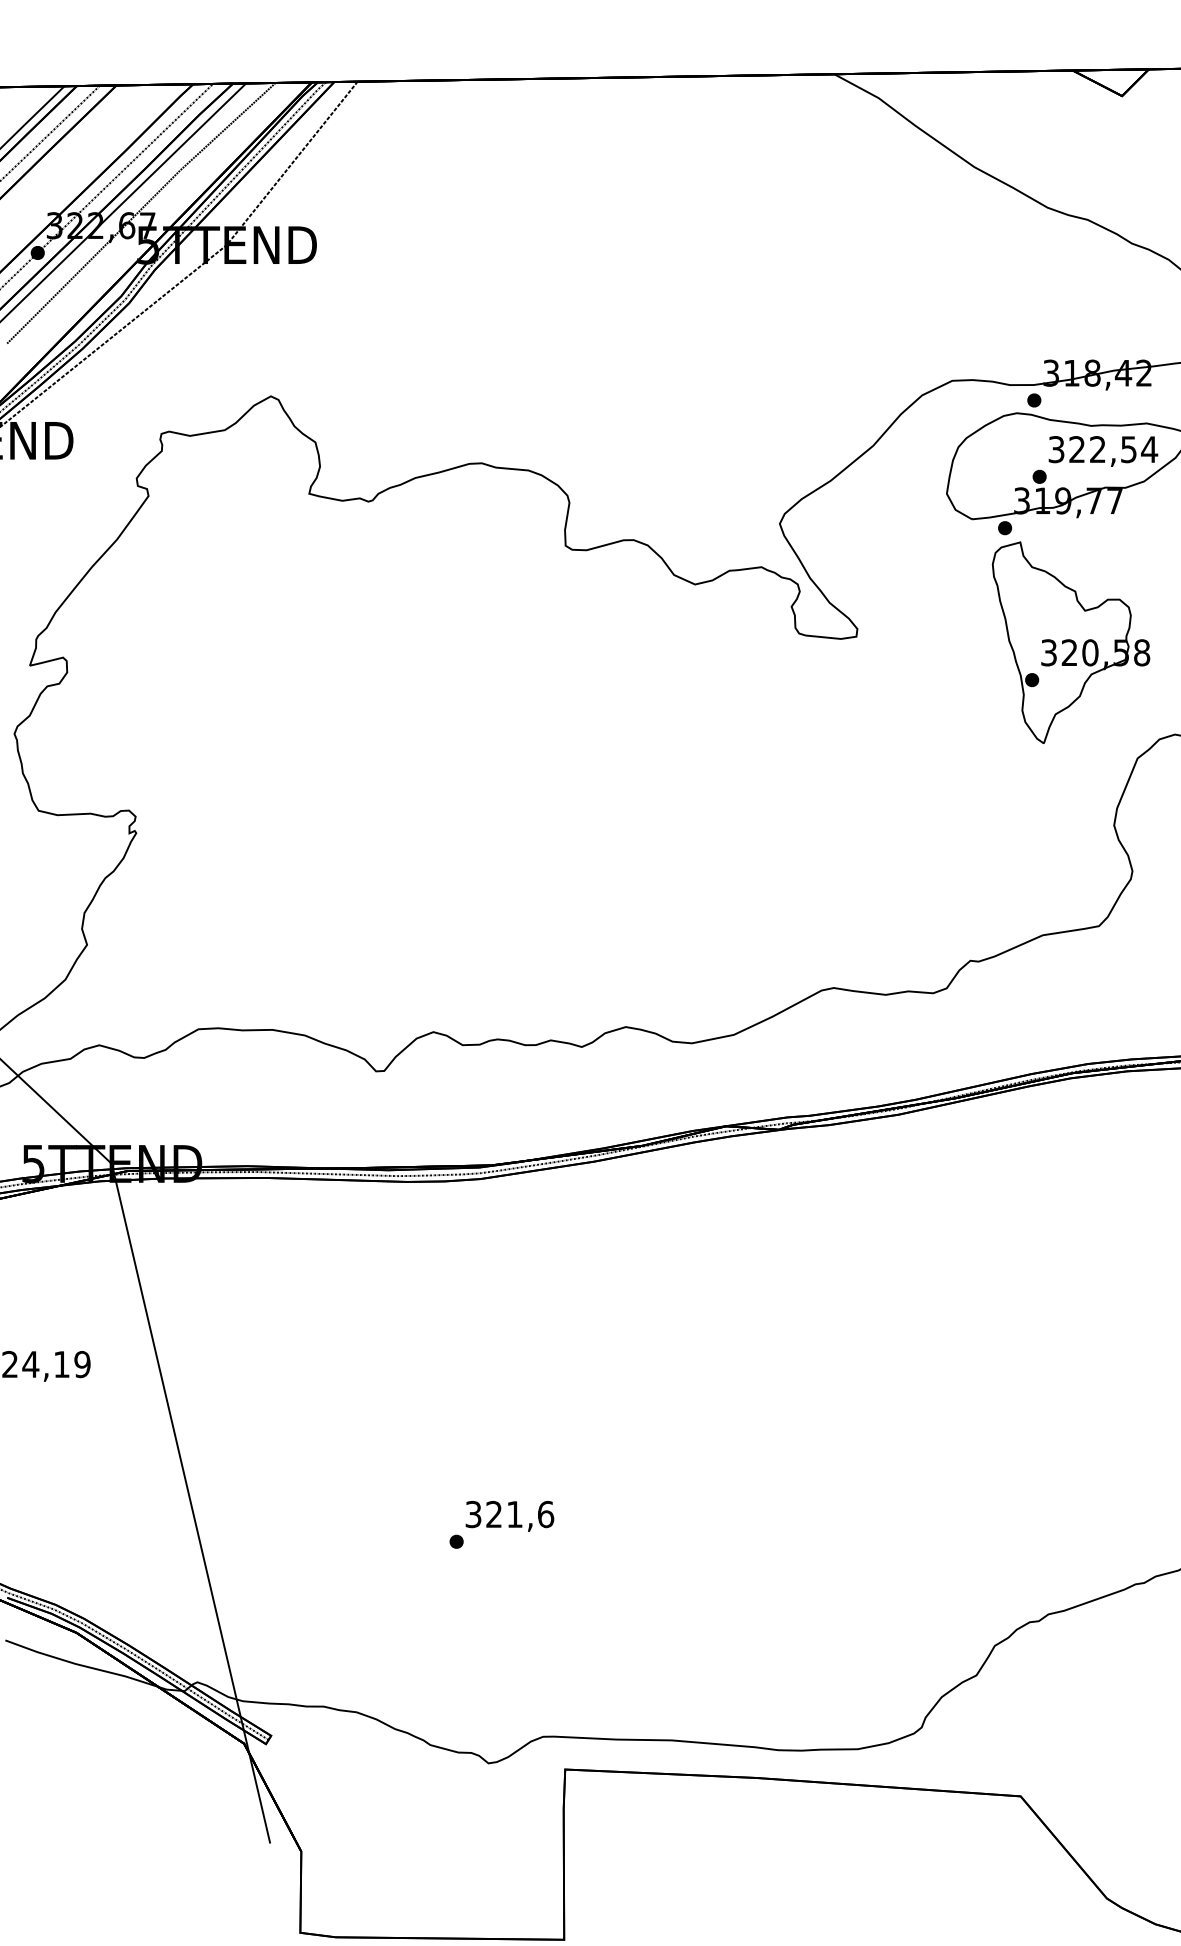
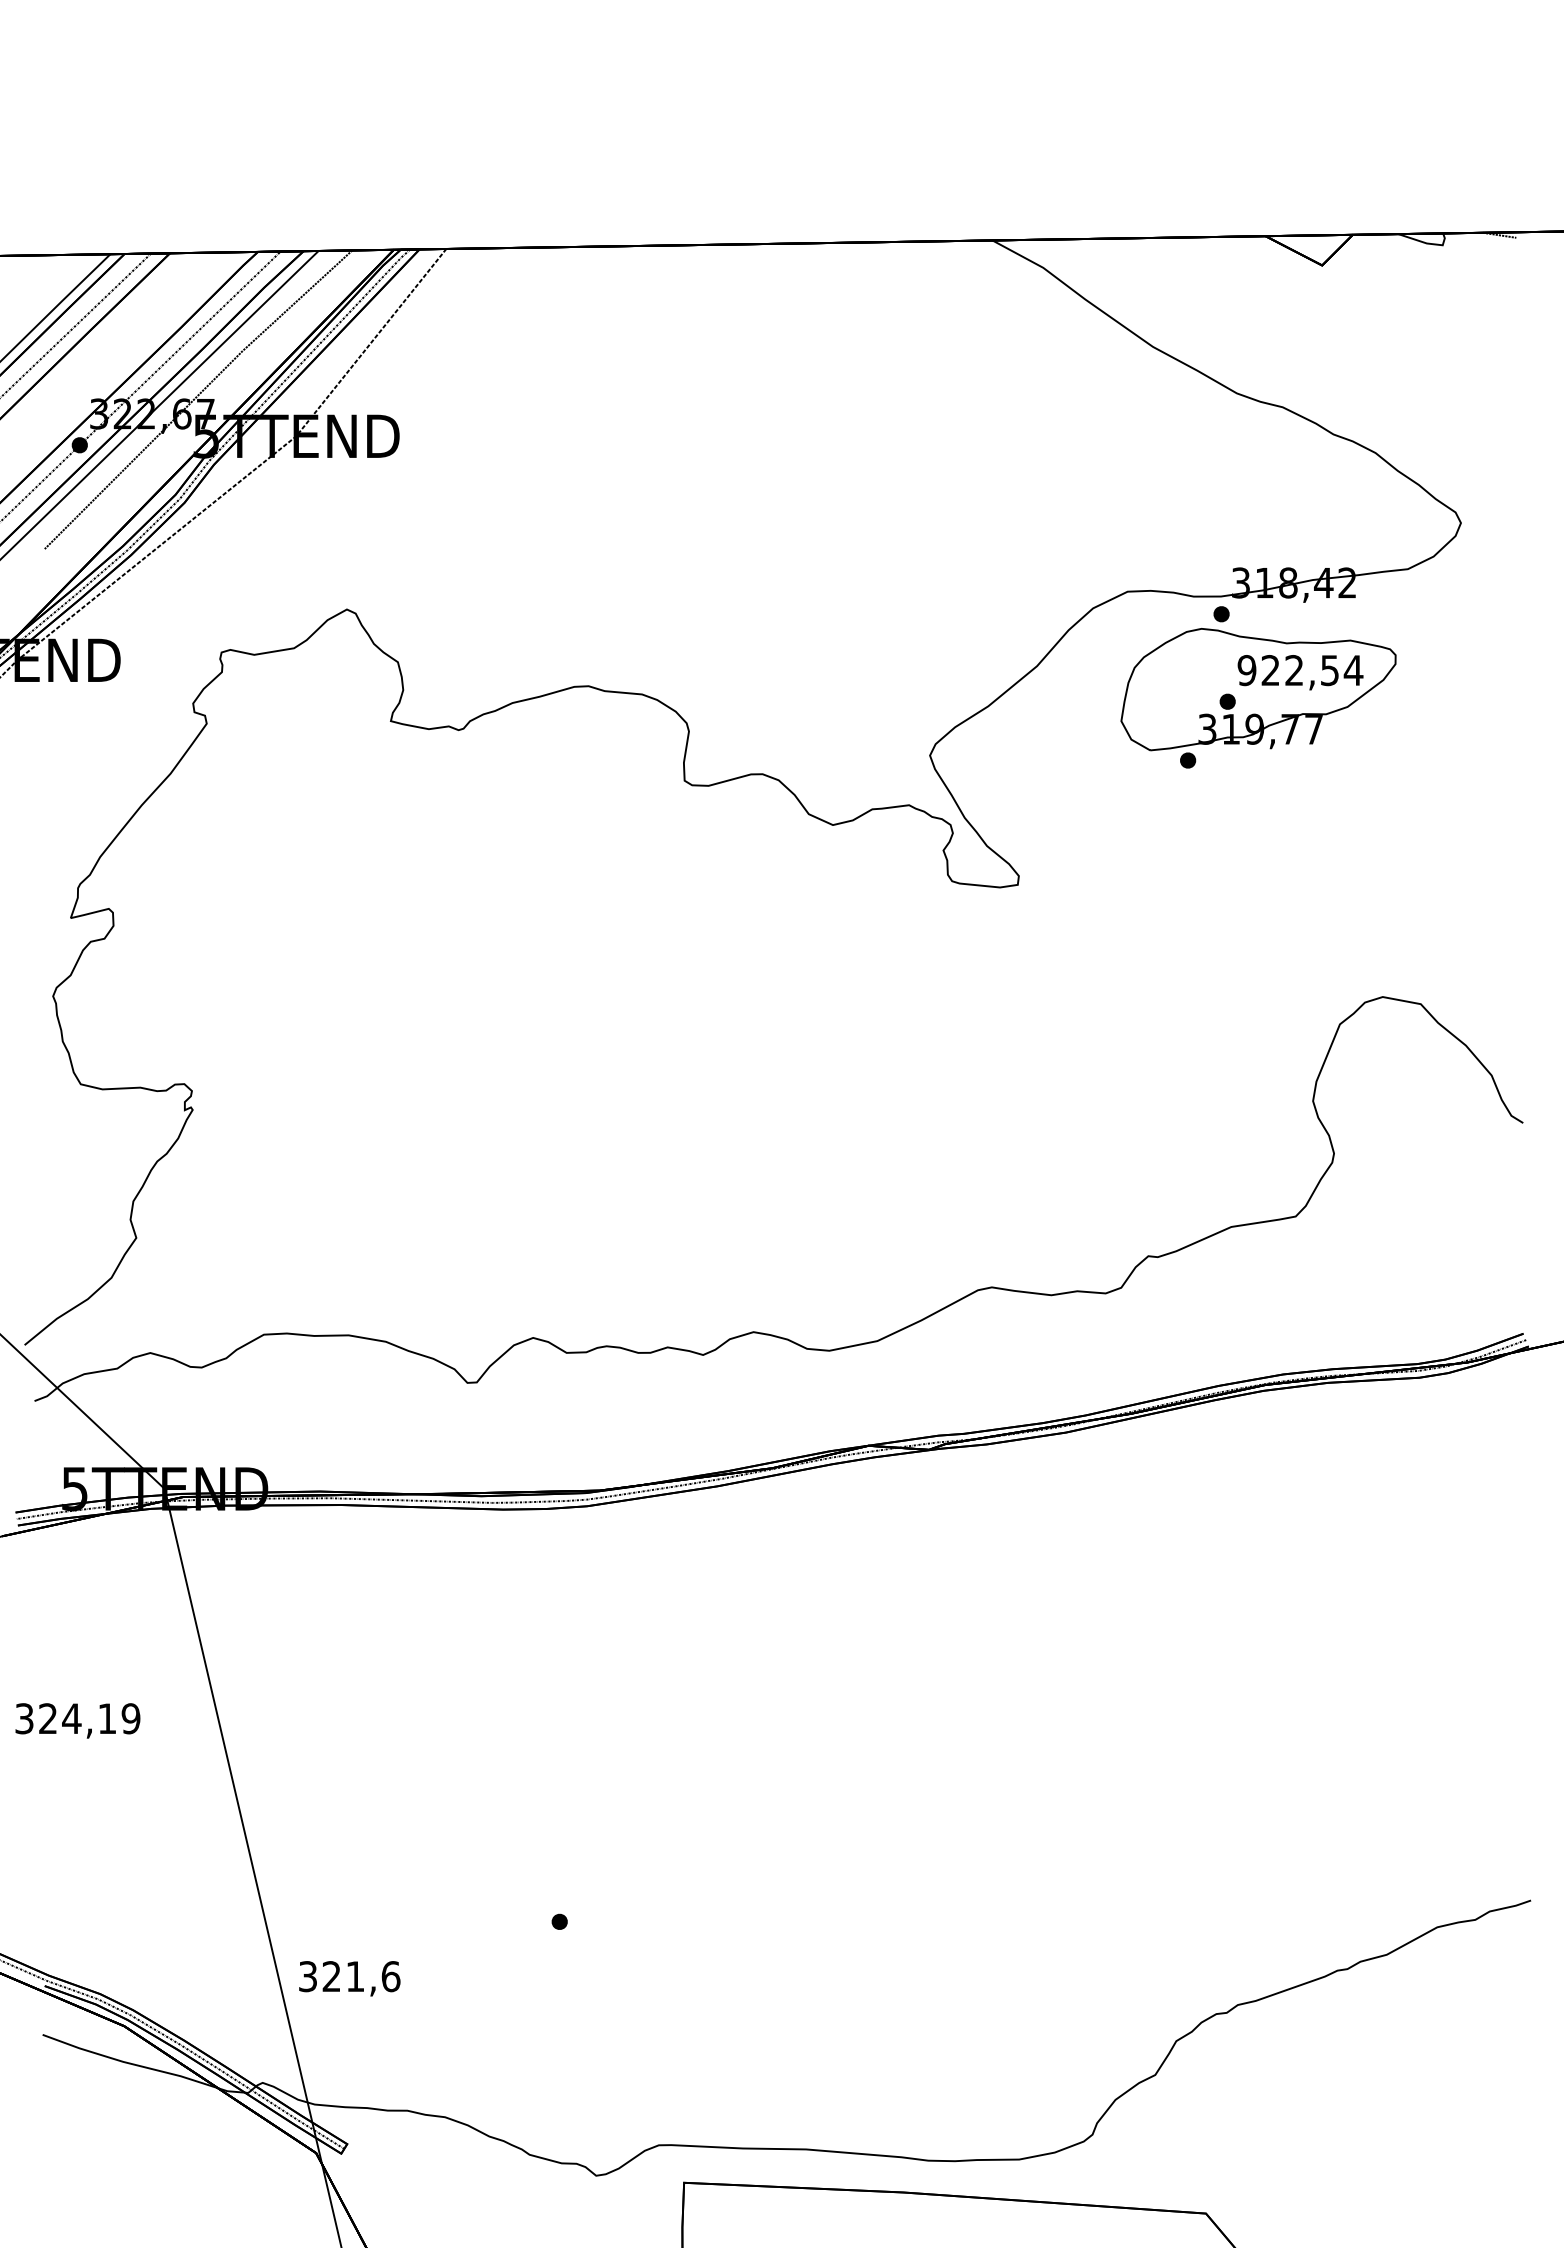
text: (1056, 449) -> (1246, 670), 322,54 -> 922,54
part: (1070, 642) -> (1263, 891), removed
text: (509, 1516) -> (349, 1978), moved

